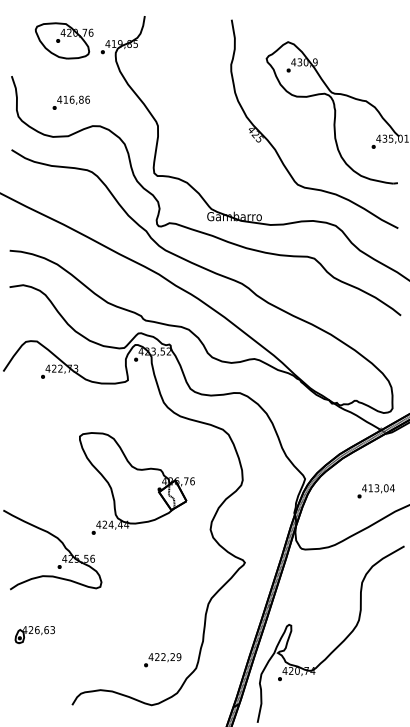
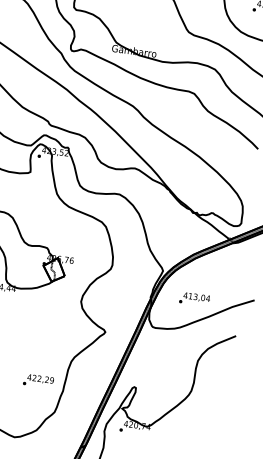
text: (375, 491) -> (194, 299), moved
text: (162, 660) -> (38, 381), moved

